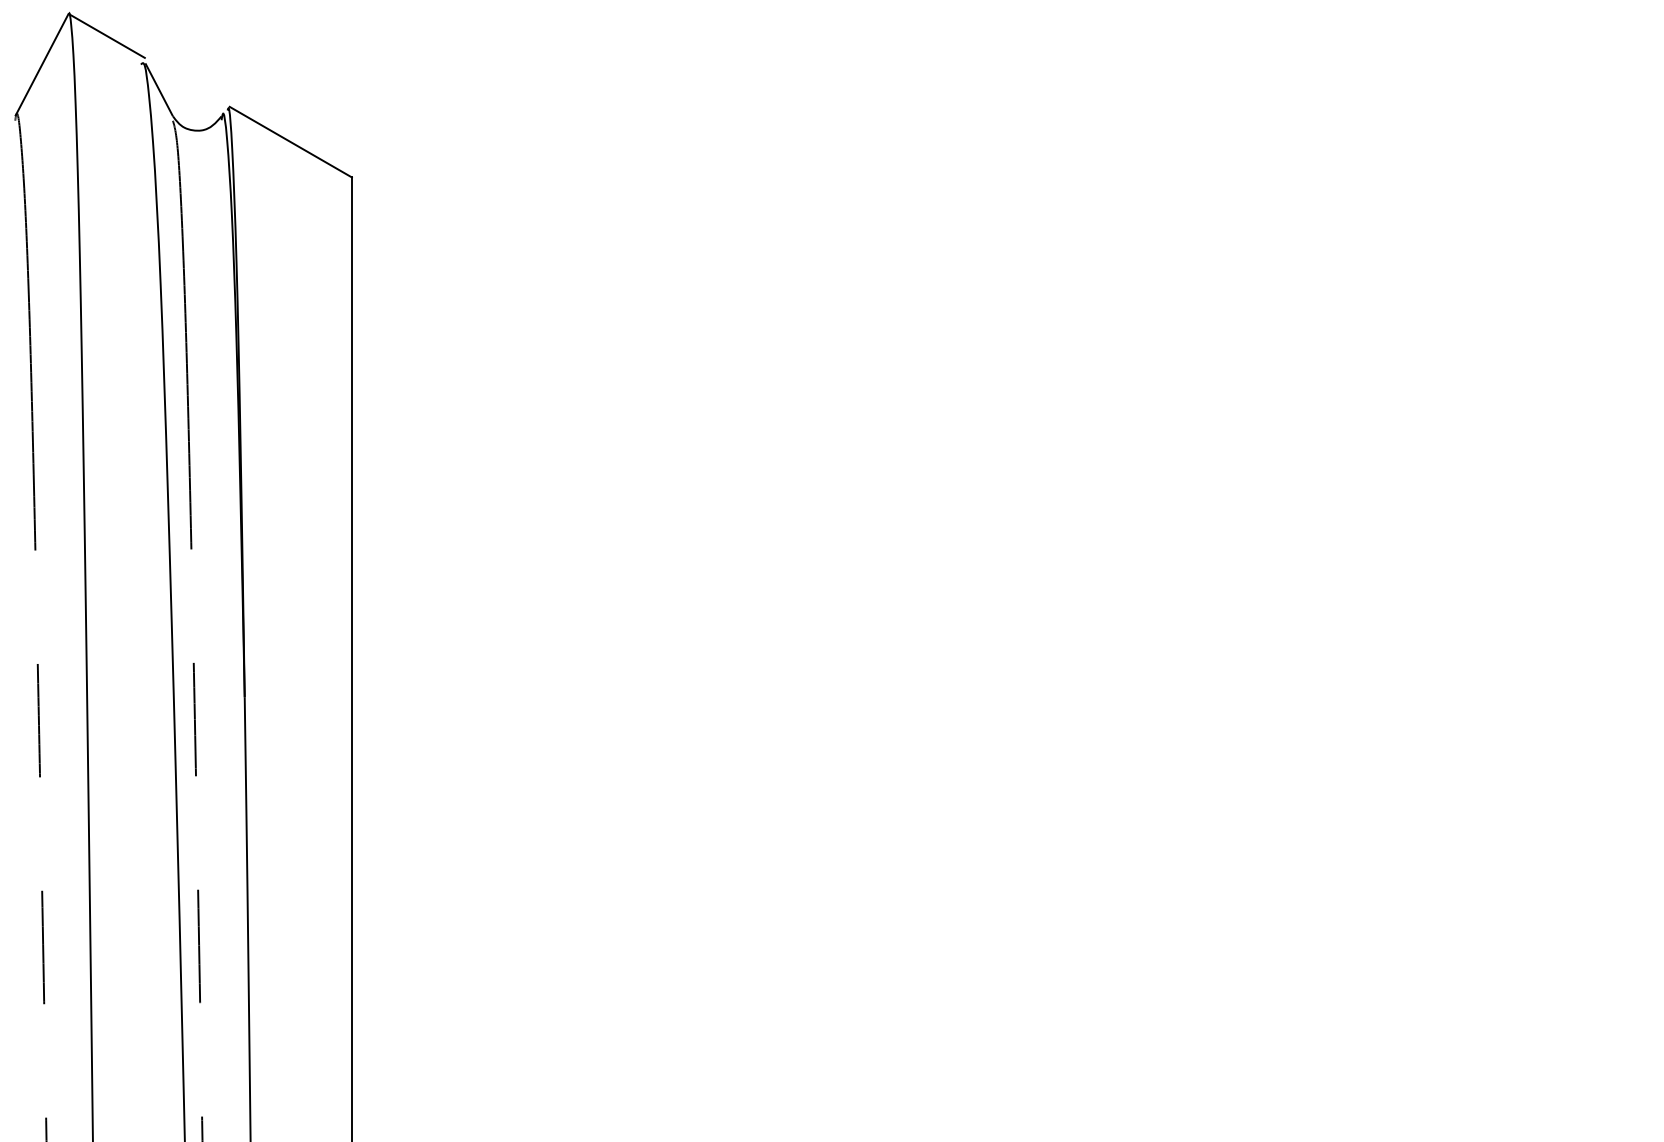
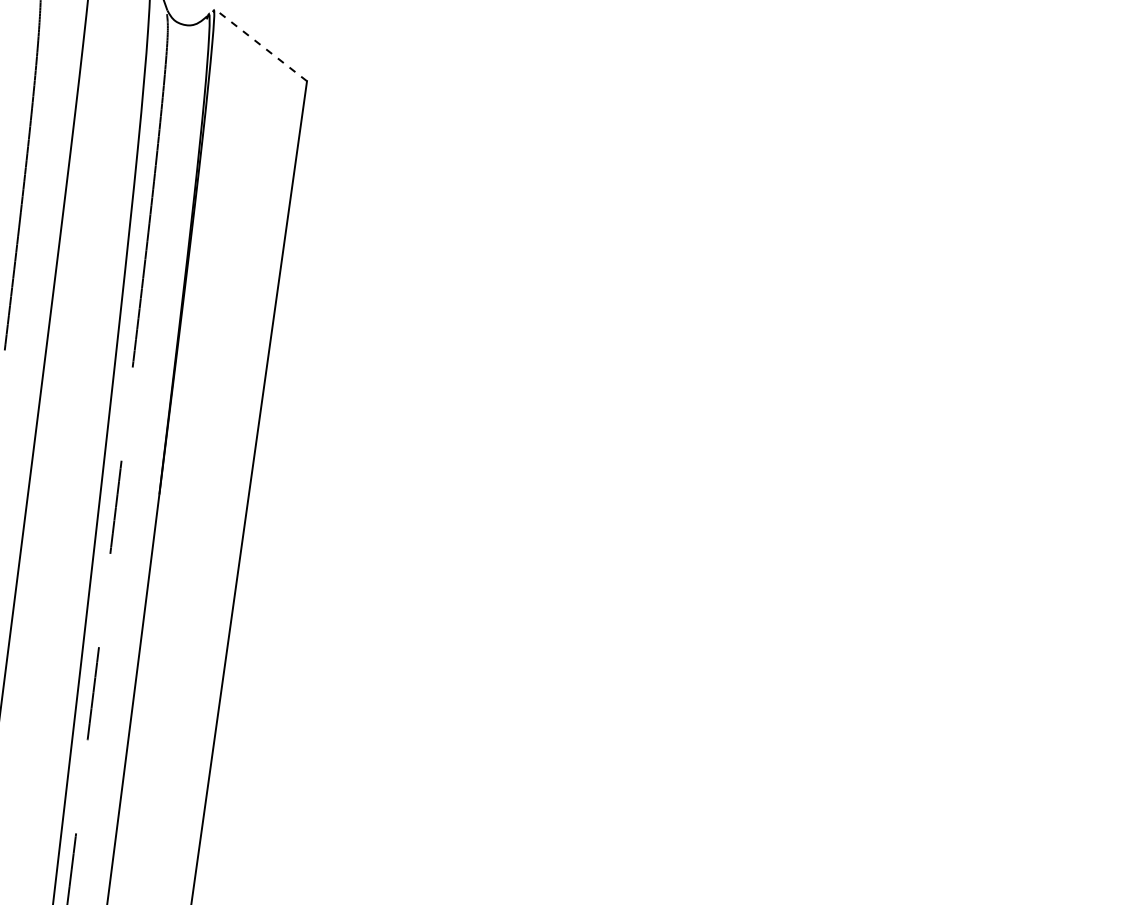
line: (290, 142) -> (260, 45), solid -> dashed

